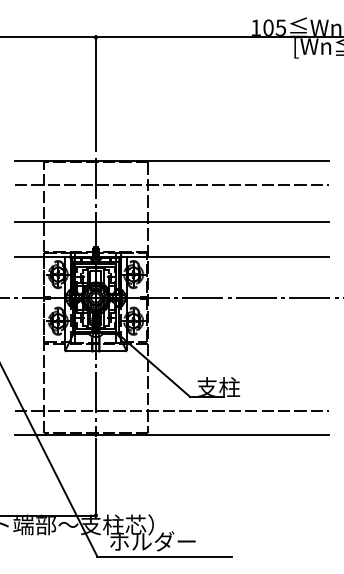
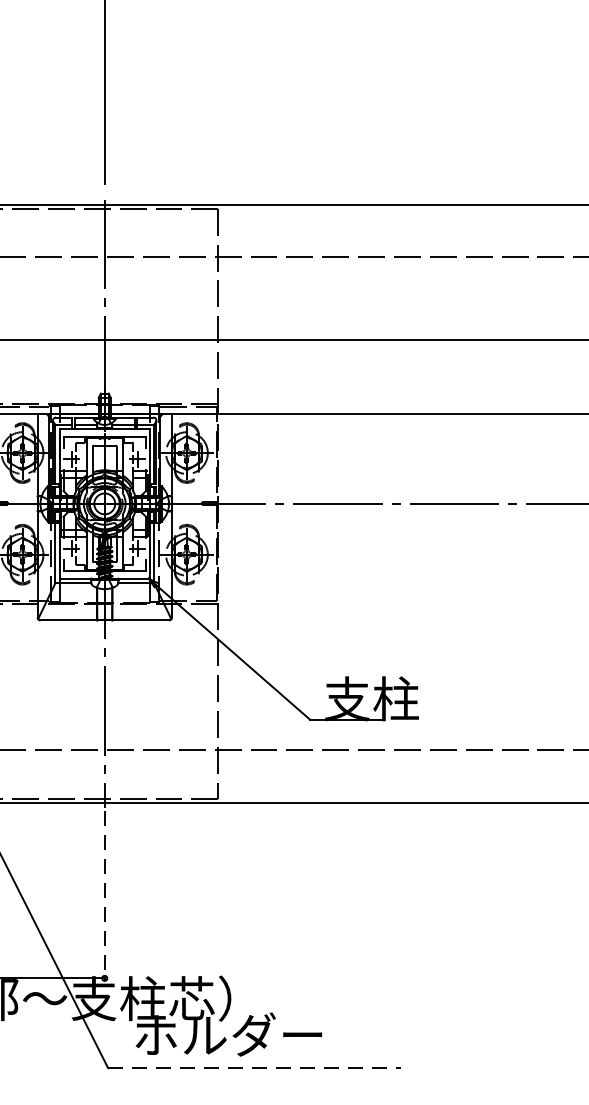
line: (95, 478) -> (103, 897), solid -> dashed
line: (165, 556) -> (256, 1067), solid -> dashed

